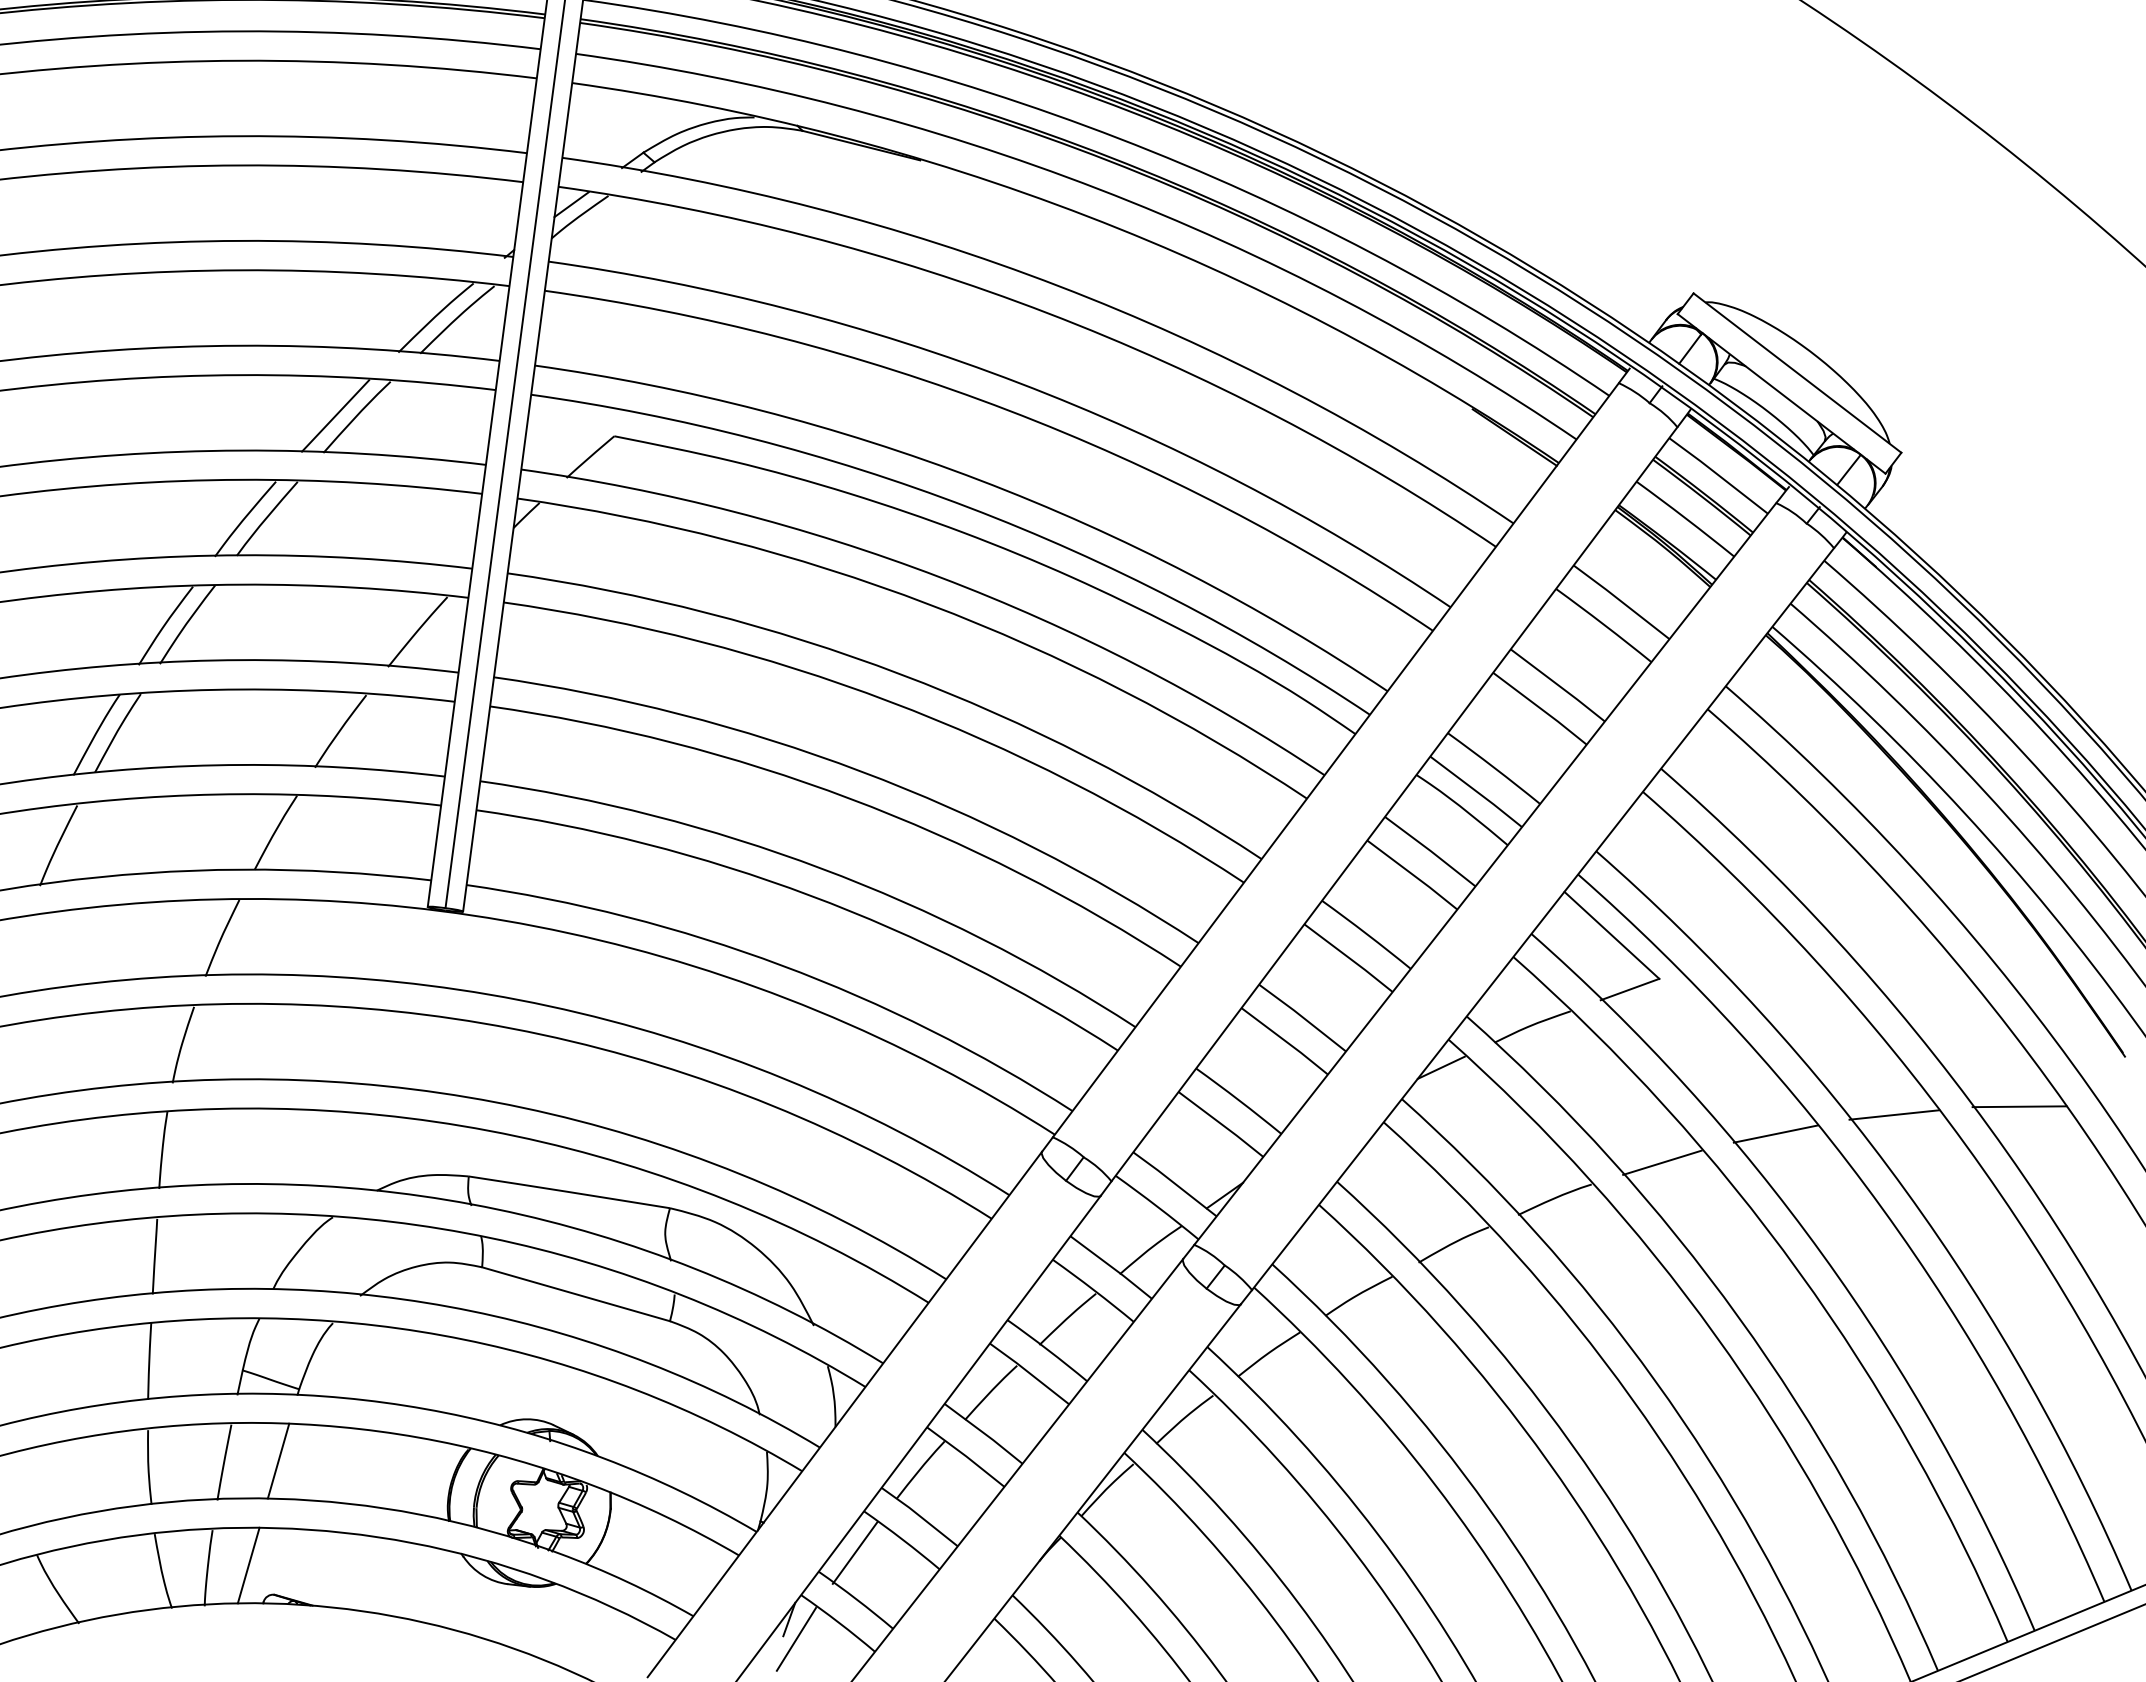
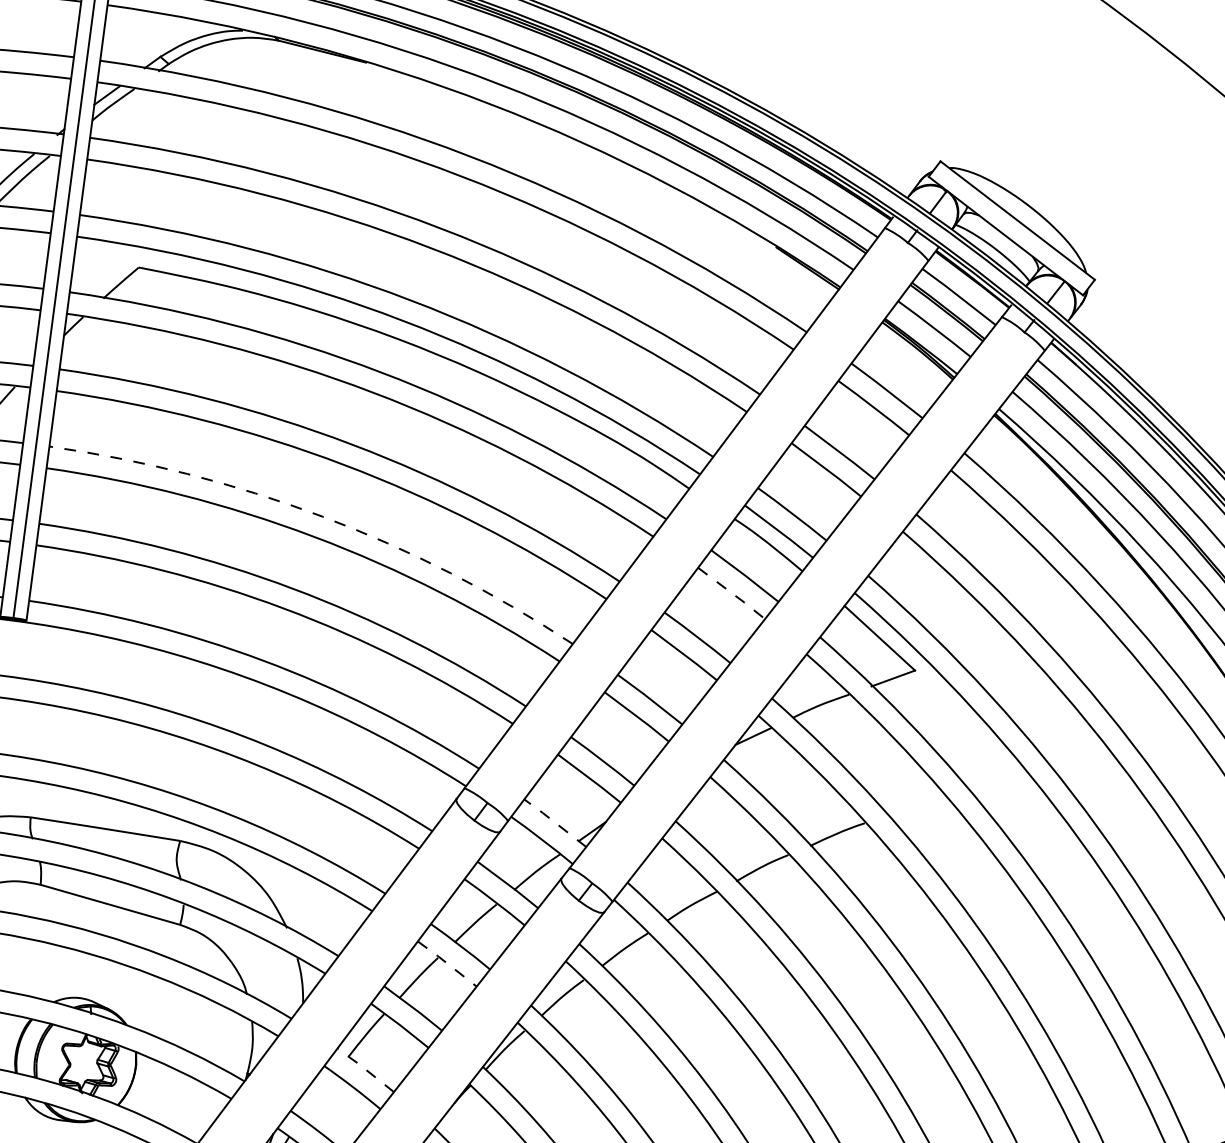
arc: (860, 771) -> (321, 516), solid -> dashed
line: (1413, 875) -> (732, 593), solid -> dashed
line: (2019, 1106) -> (1182, 765), removed
line: (1894, 1114) -> (1089, 771), removed
line: (1775, 1133) -> (1001, 785), removed
line: (1662, 1162) -> (917, 806), removed
line: (1174, 1183) -> (554, 822), solid -> dashed
line: (1029, 1373) -> (447, 963), solid -> dashed
line: (919, 1515) -> (365, 1069), solid -> dashed
line: (854, 1552) -> (317, 1096), removed

